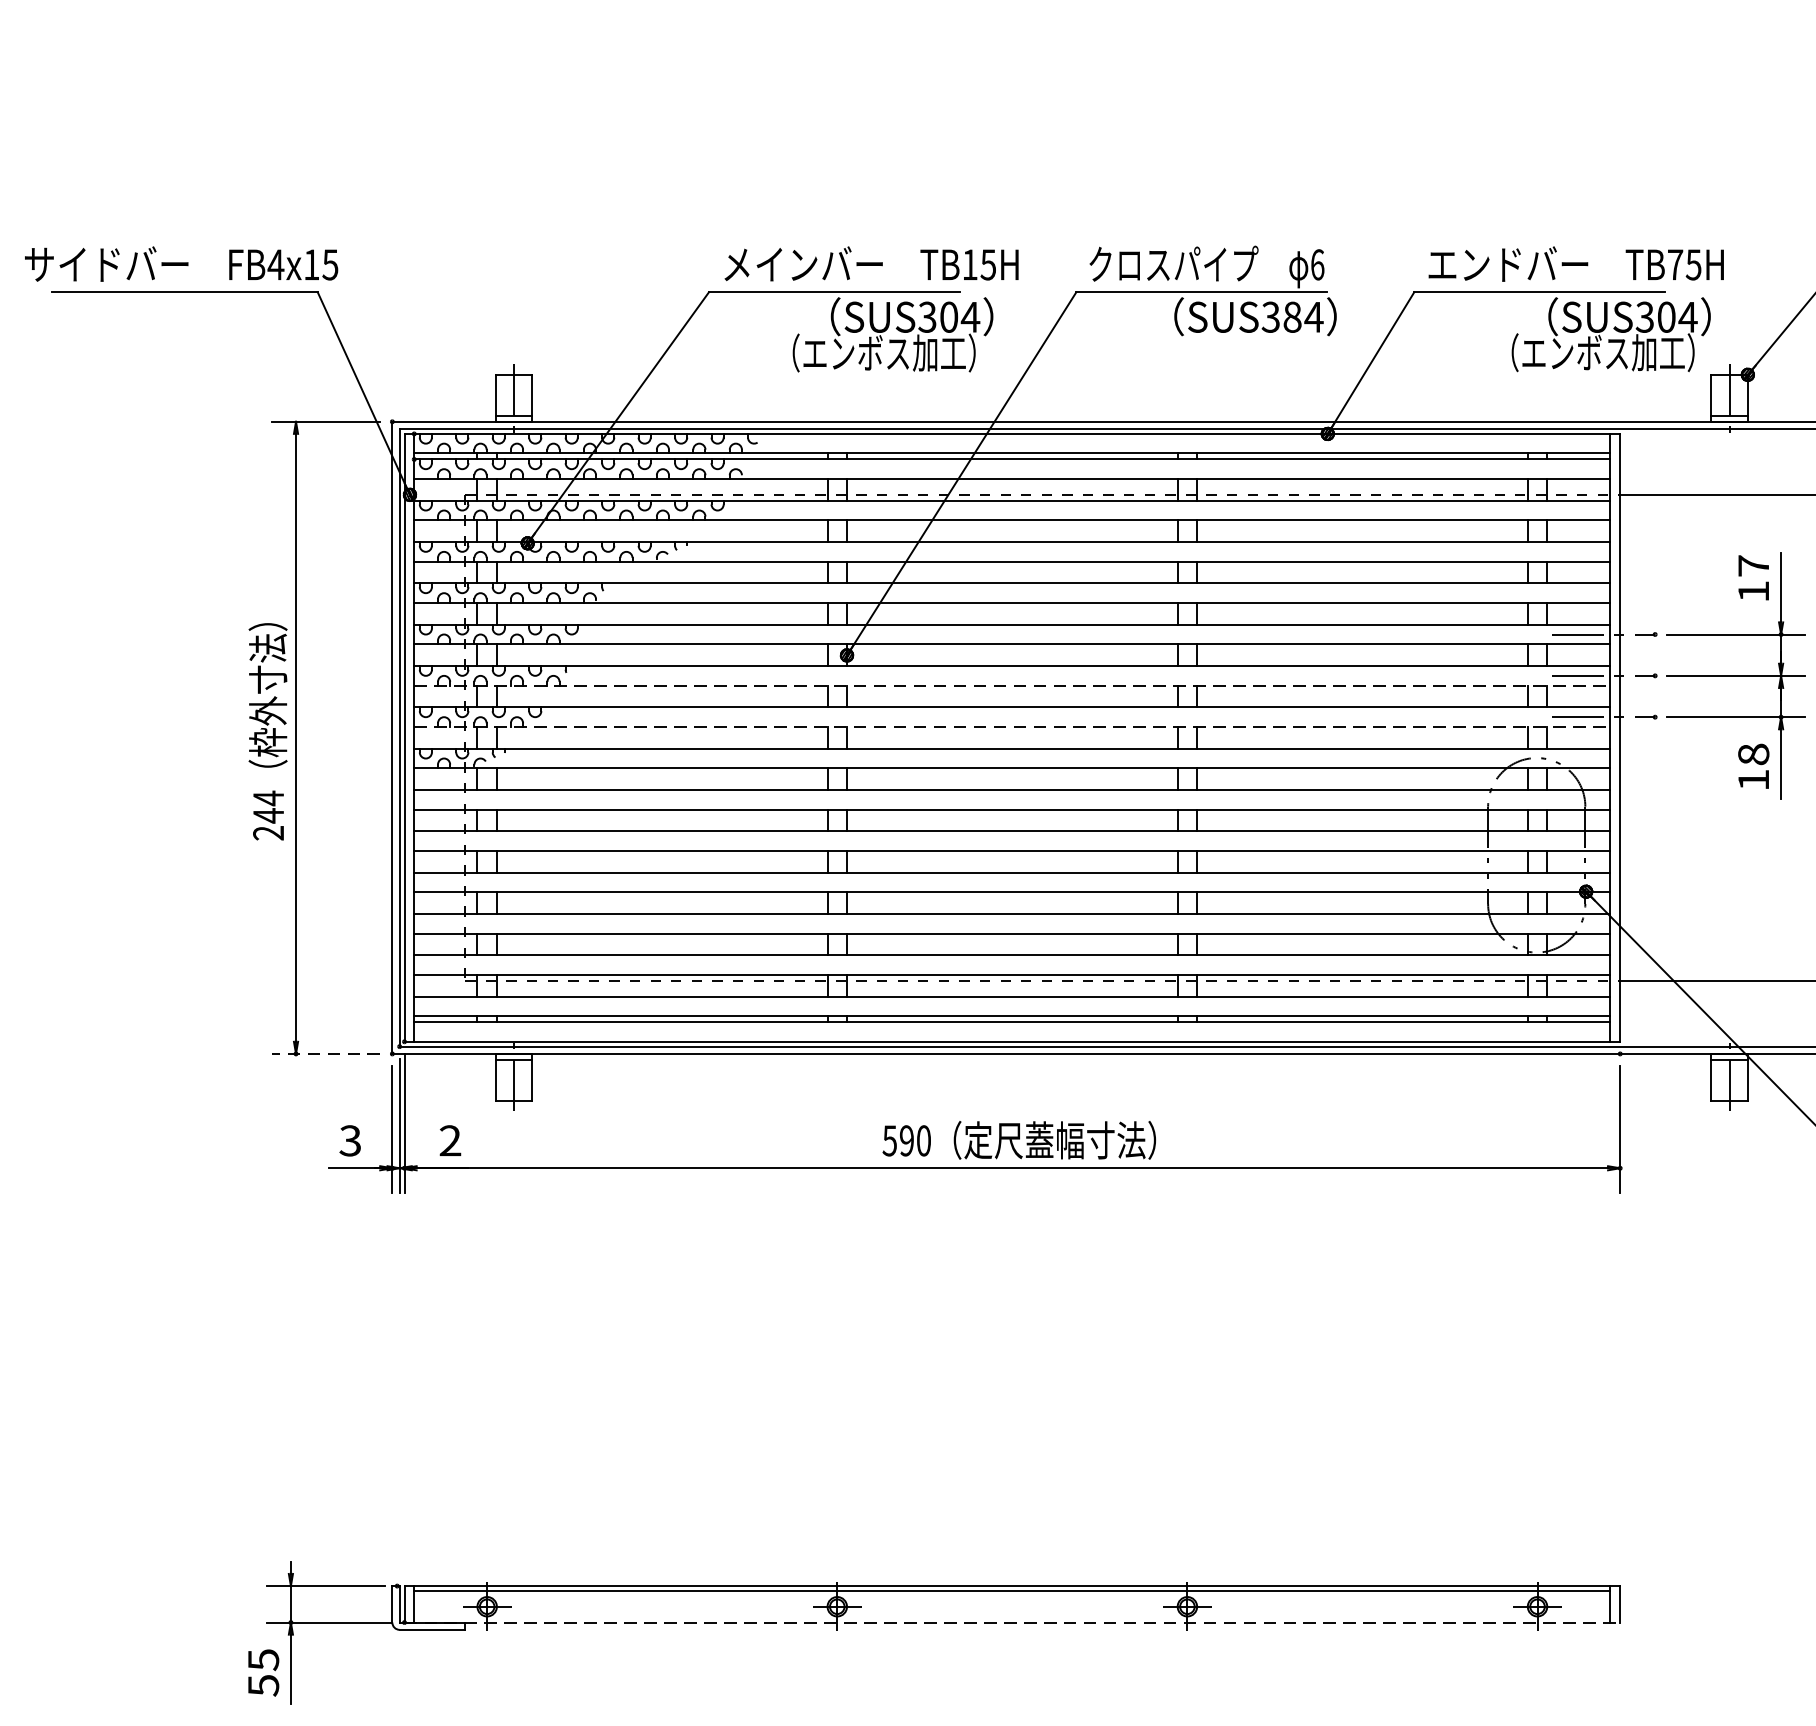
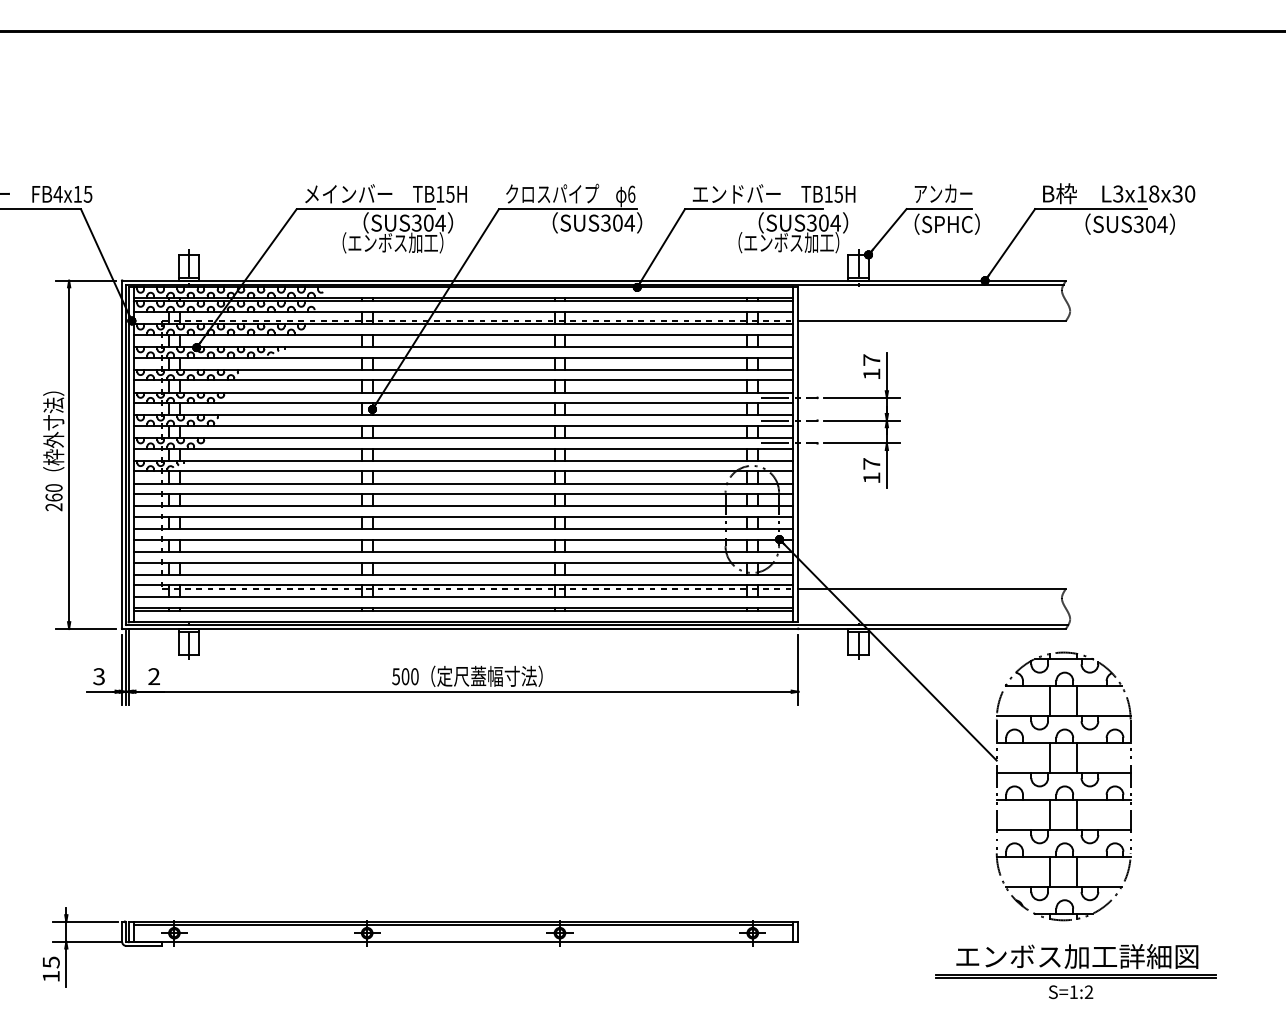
text: (1675, 265) -> (828, 194), TB75H -> TB15H
text: (1291, 317) -> (617, 223), SUS384 -> SUS304
line: (1014, 684) -> (464, 425), dashed -> solid
line: (1014, 726) -> (464, 448), dashed -> solid
text: (1753, 753) -> (871, 463), 18 -> 17
text: (267, 806) -> (53, 492), 244 -> 260
line: (325, 1053) -> (85, 628), dashed -> solid
text: (906, 1140) -> (405, 676), 590 -> 500
line: (1012, 1621) -> (463, 941), dashed -> solid
text: (263, 1685) -> (51, 976), 55 -> 15

